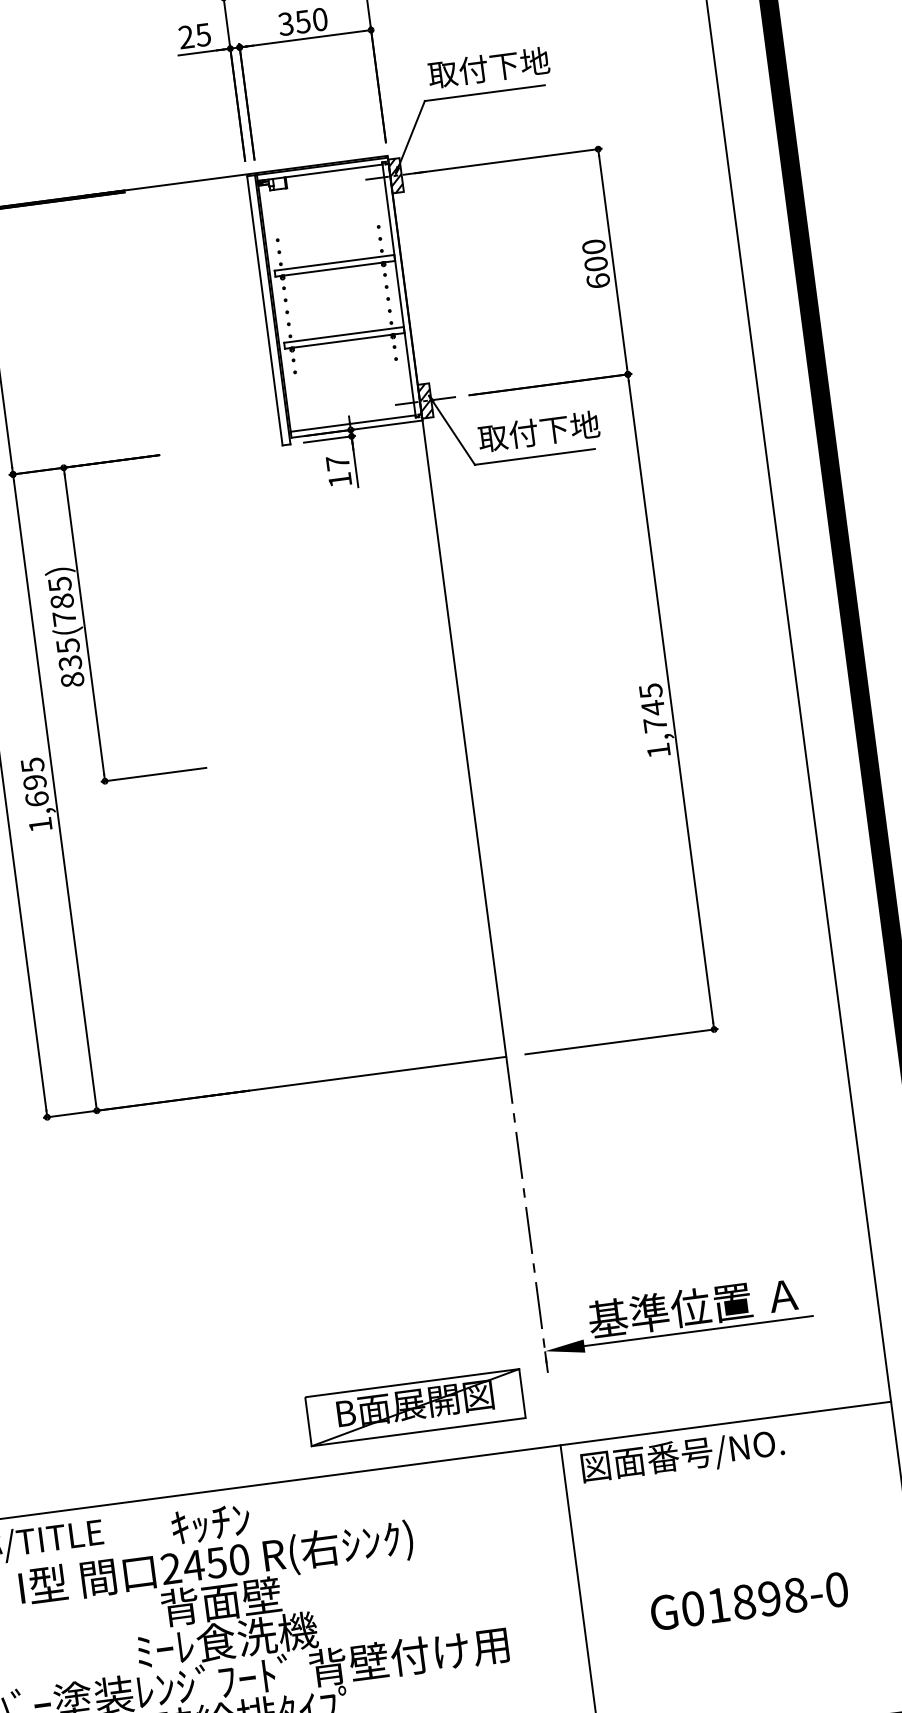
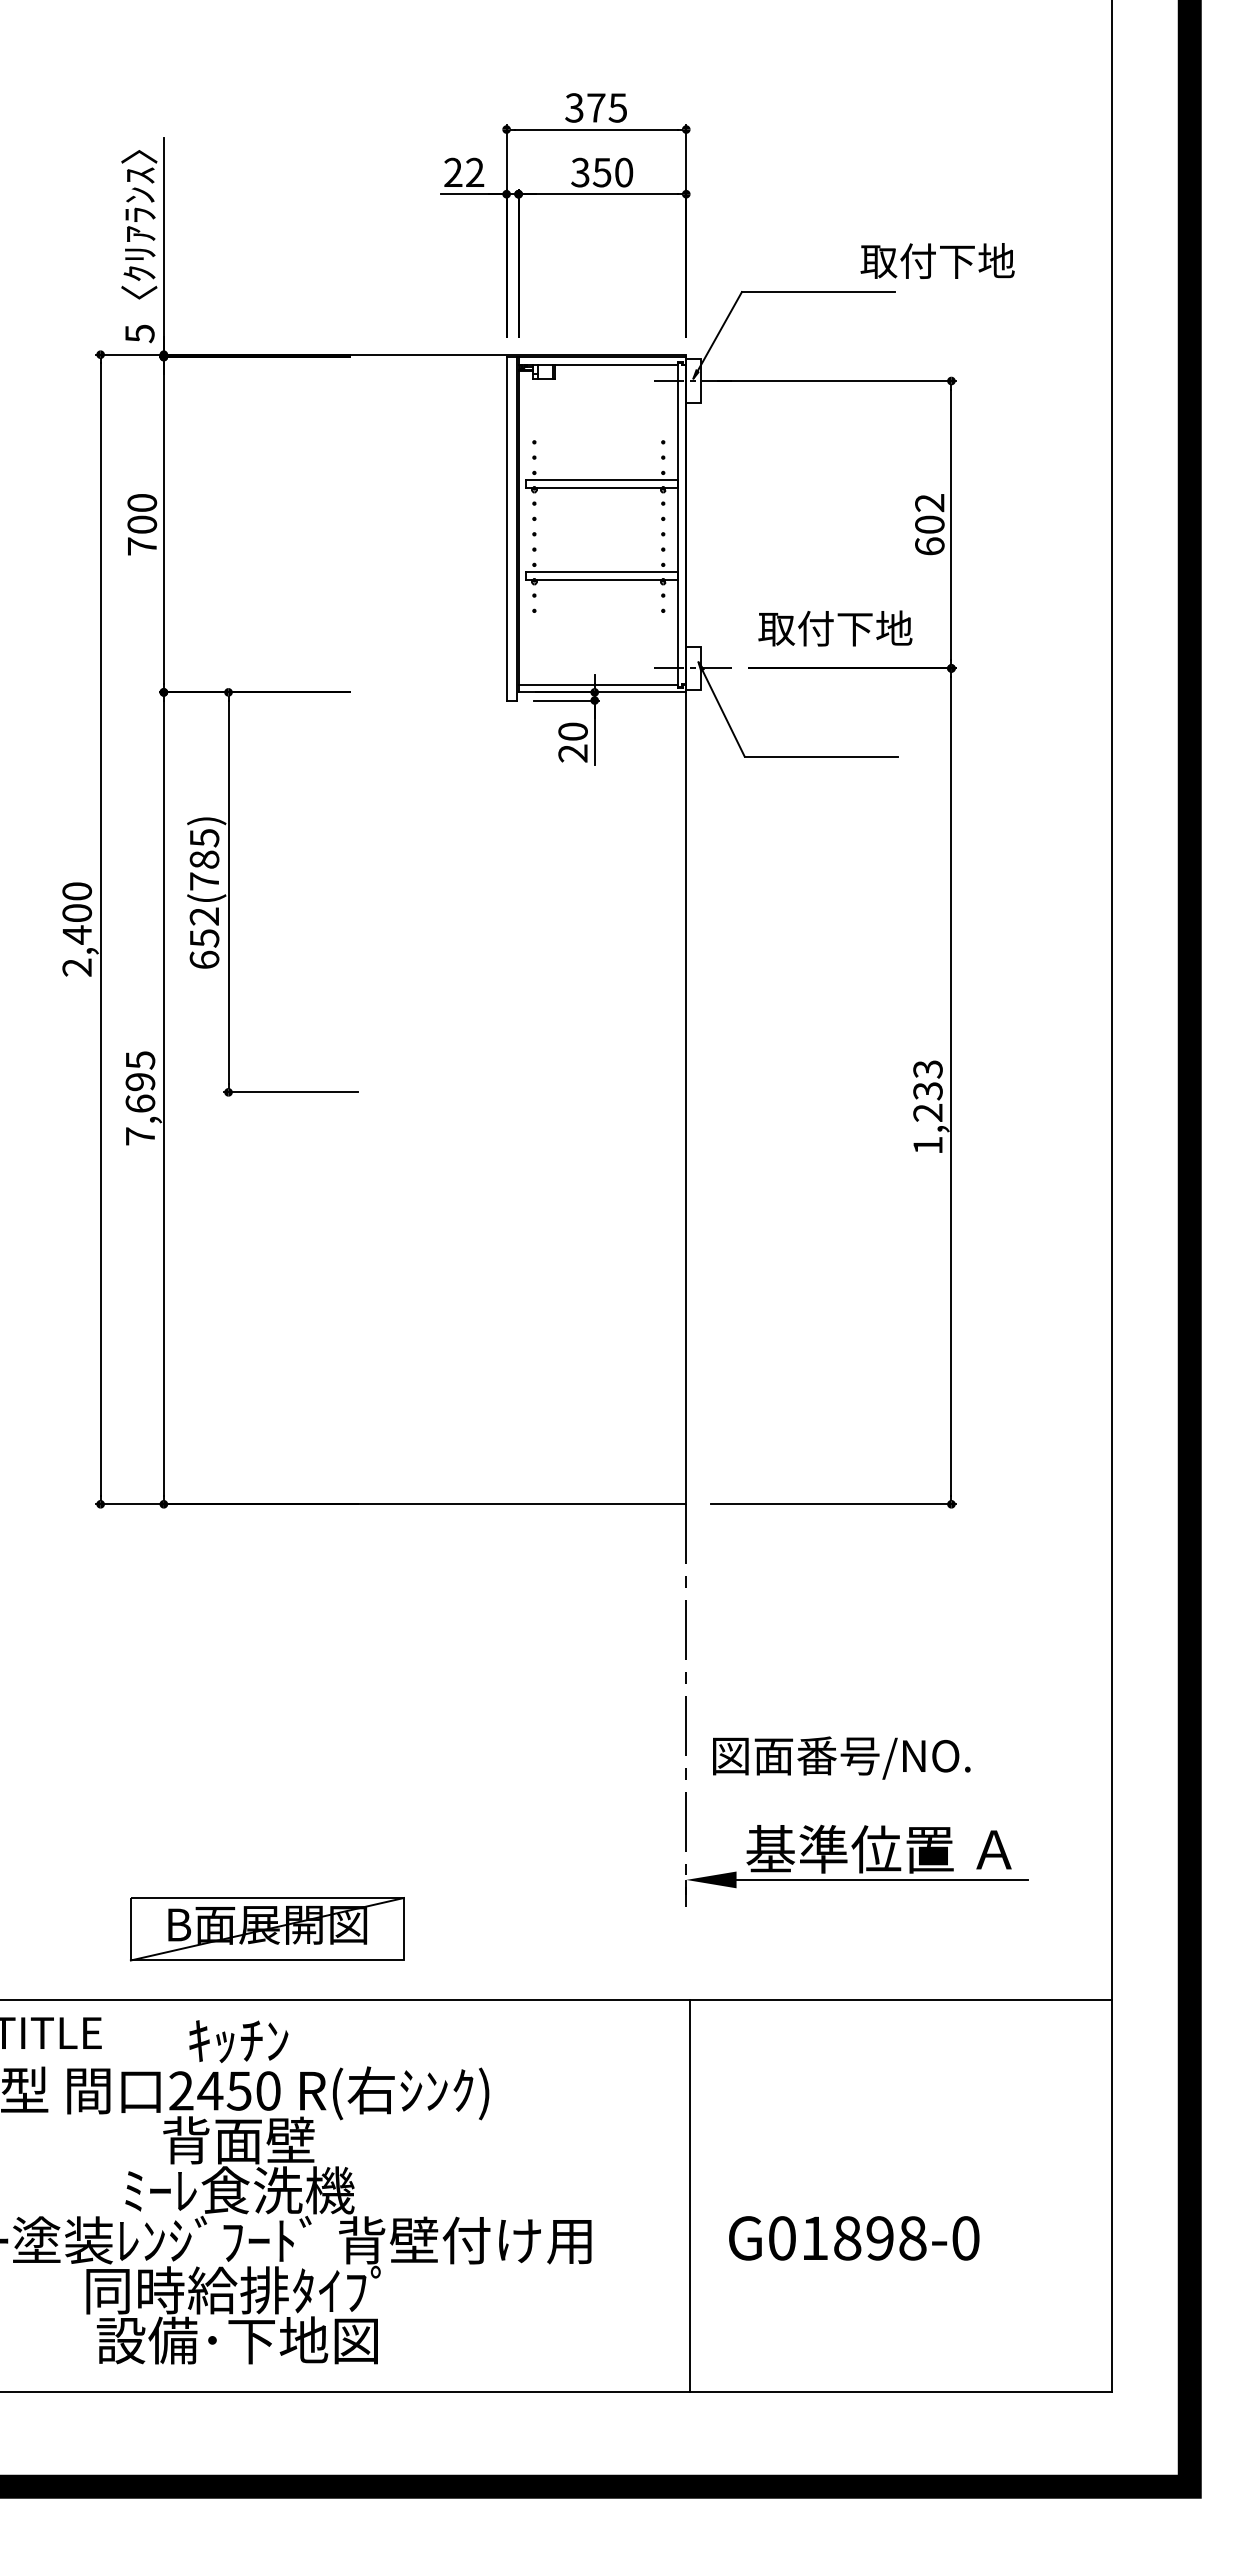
text: (202, 34) -> (474, 172), 25 -> 22
text: (488, 67) -> (937, 260), moved
hatch: (396, 175) -> (693, 380), removed
text: (593, 247) -> (929, 503), 600 -> 602
hatch: (425, 400) -> (693, 667), removed
text: (539, 431) -> (835, 628), moved
text: (338, 471) -> (572, 742), 17 -> 20
text: (70, 662) -> (204, 937), 835(785) -> 652(785)
text: (652, 707) -> (927, 1090), 1,745 -> 1,233
text: (40, 824) -> (140, 1136), 1,695 -> 7,695
part: (415, 1407) -> (267, 1929), moved
text: (682, 1456) -> (841, 1757), moved
text: (749, 1601) -> (854, 2238), moved

